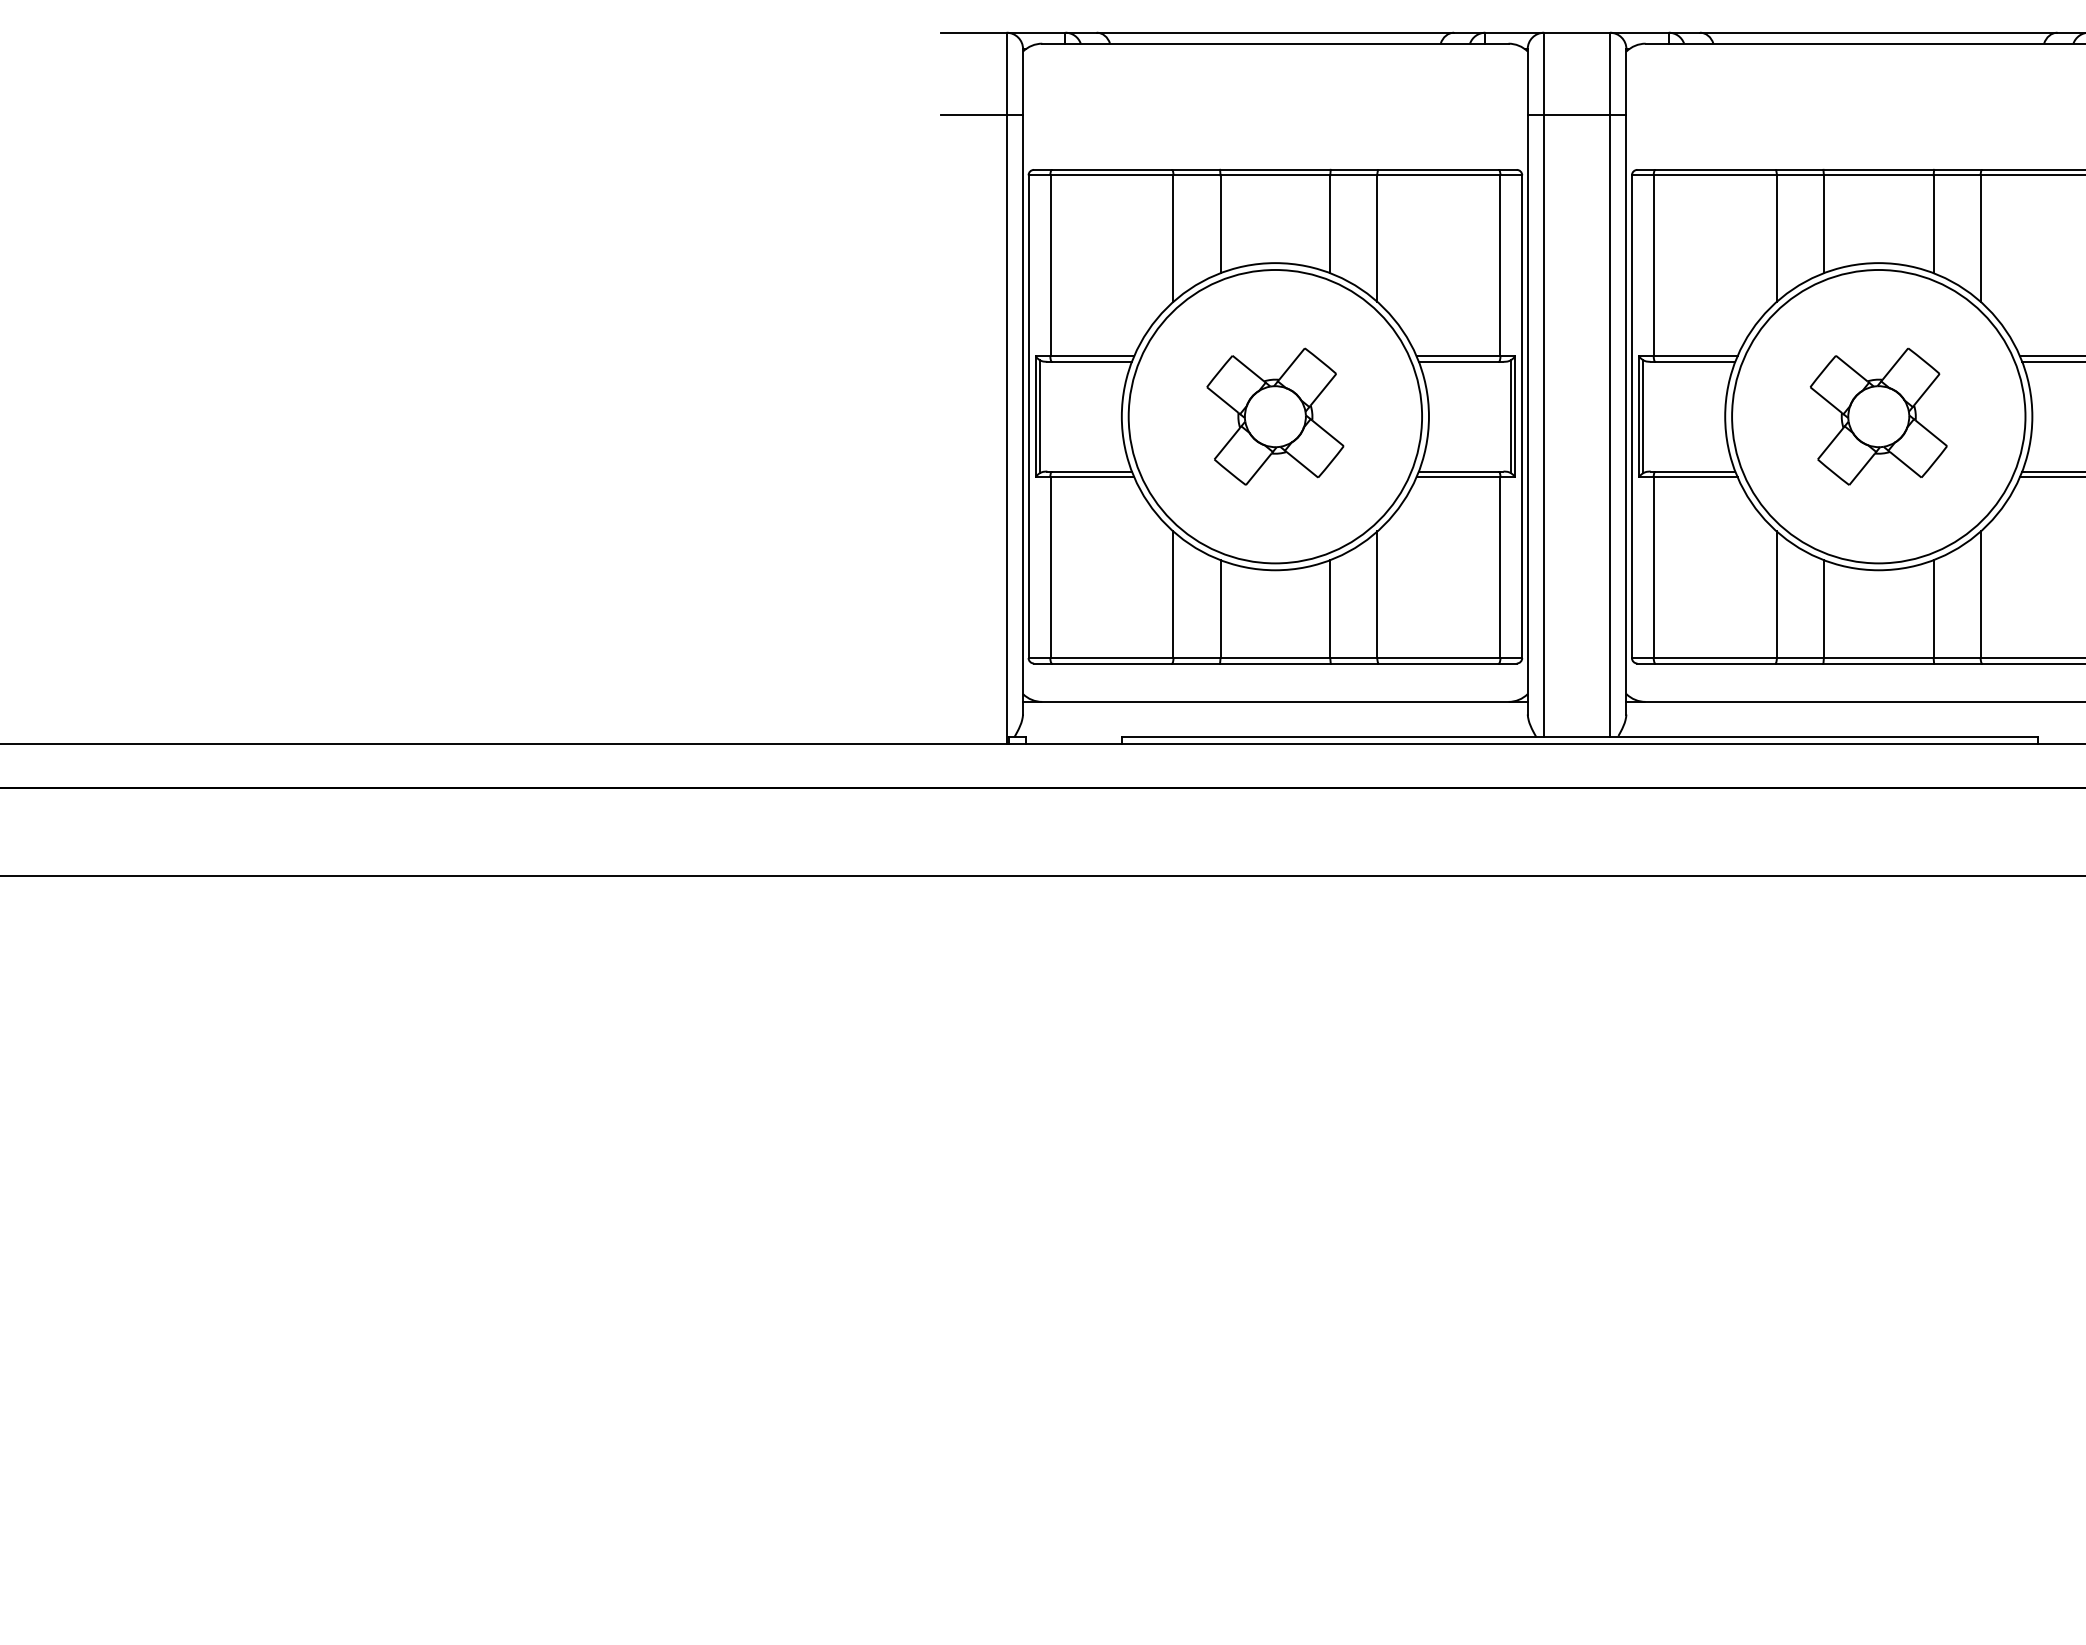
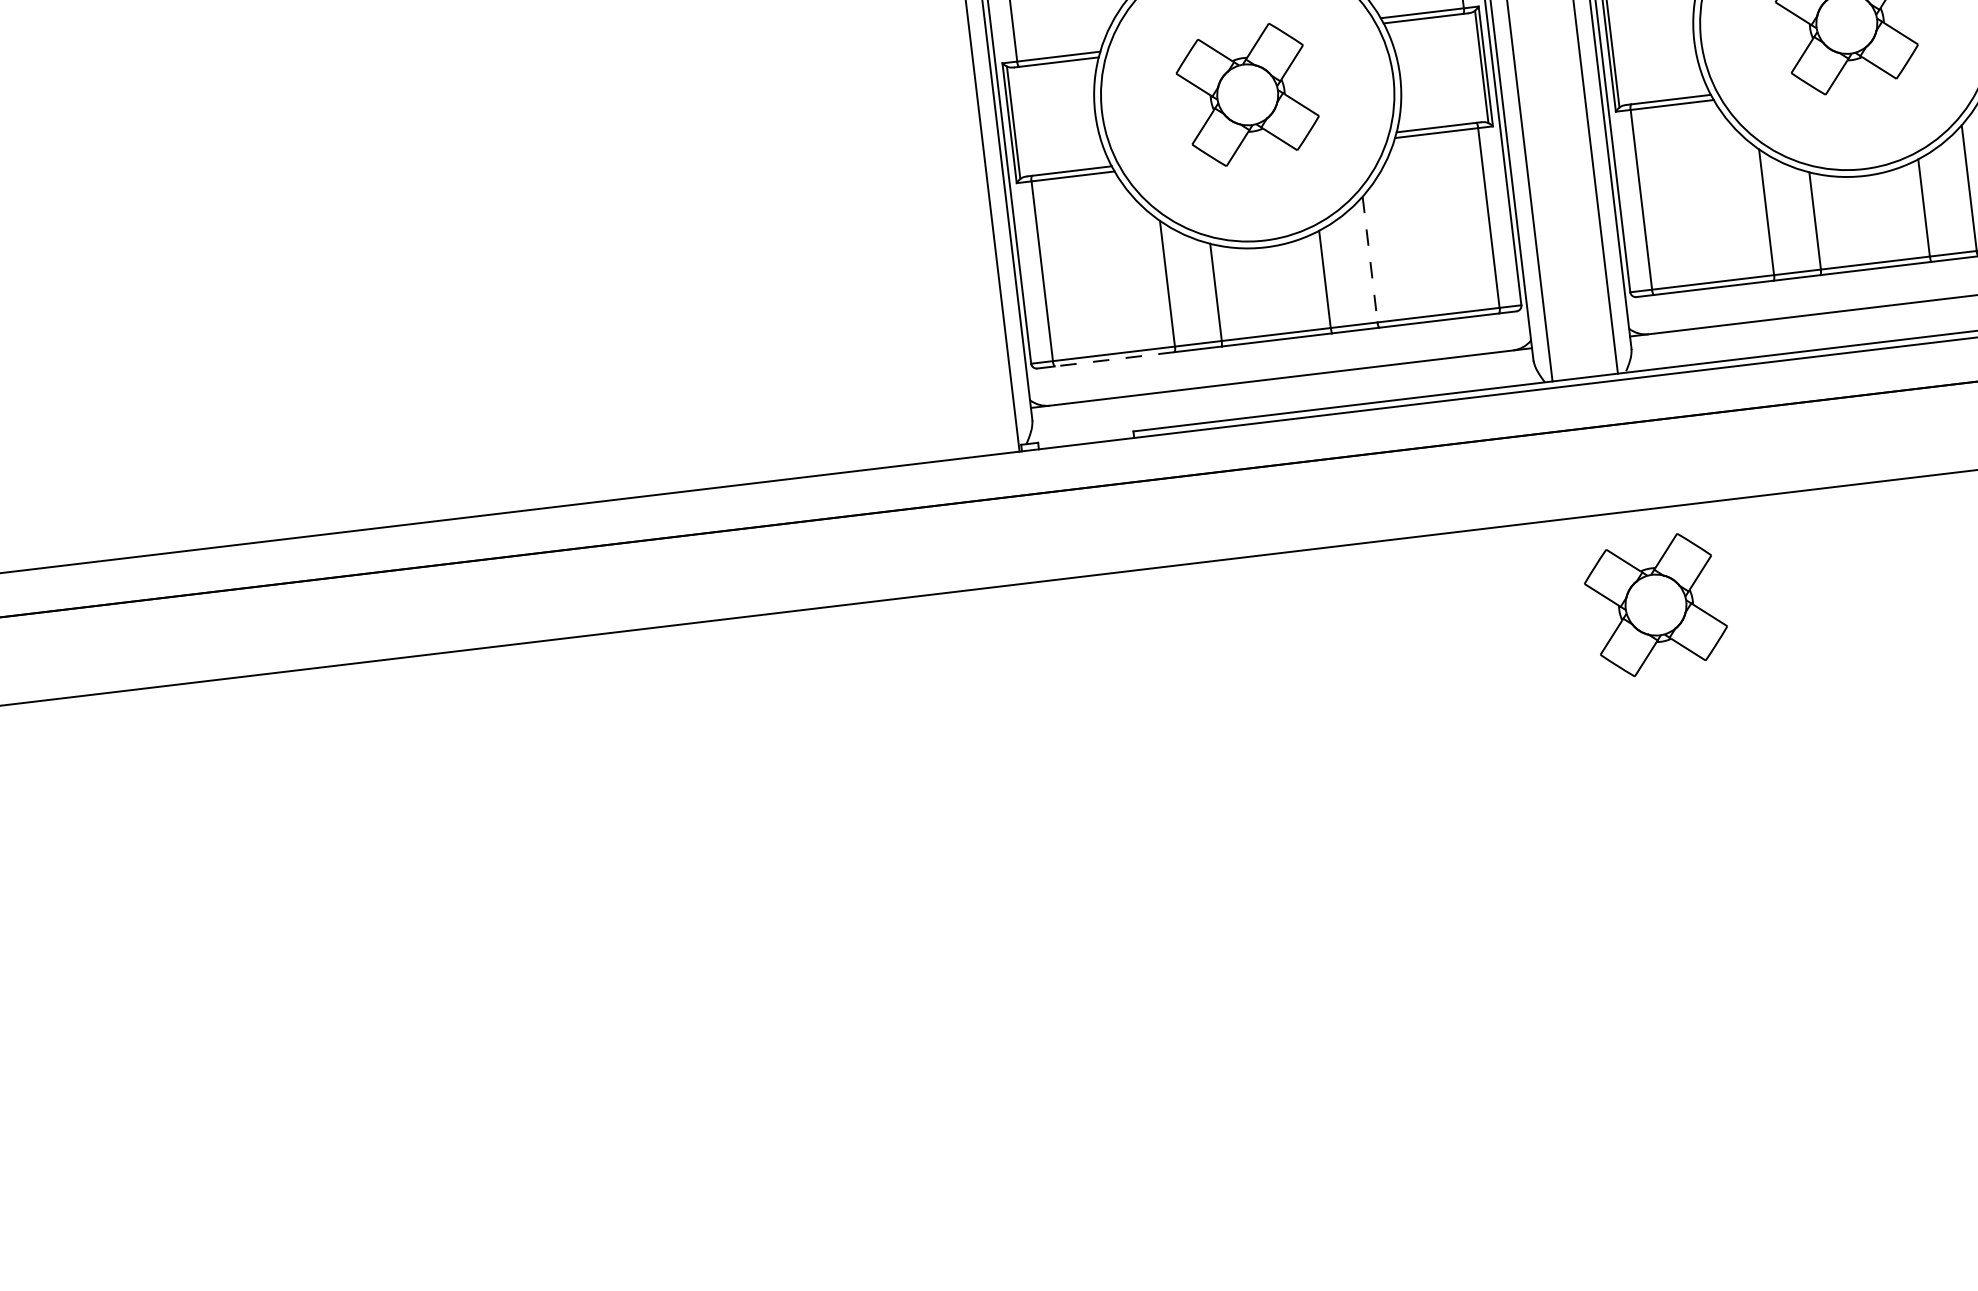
line: (1377, 595) -> (1370, 260), solid -> dashed
line: (1111, 663) -> (1114, 359), solid -> dashed
part: (1620, 971) -> (1656, 604), added

